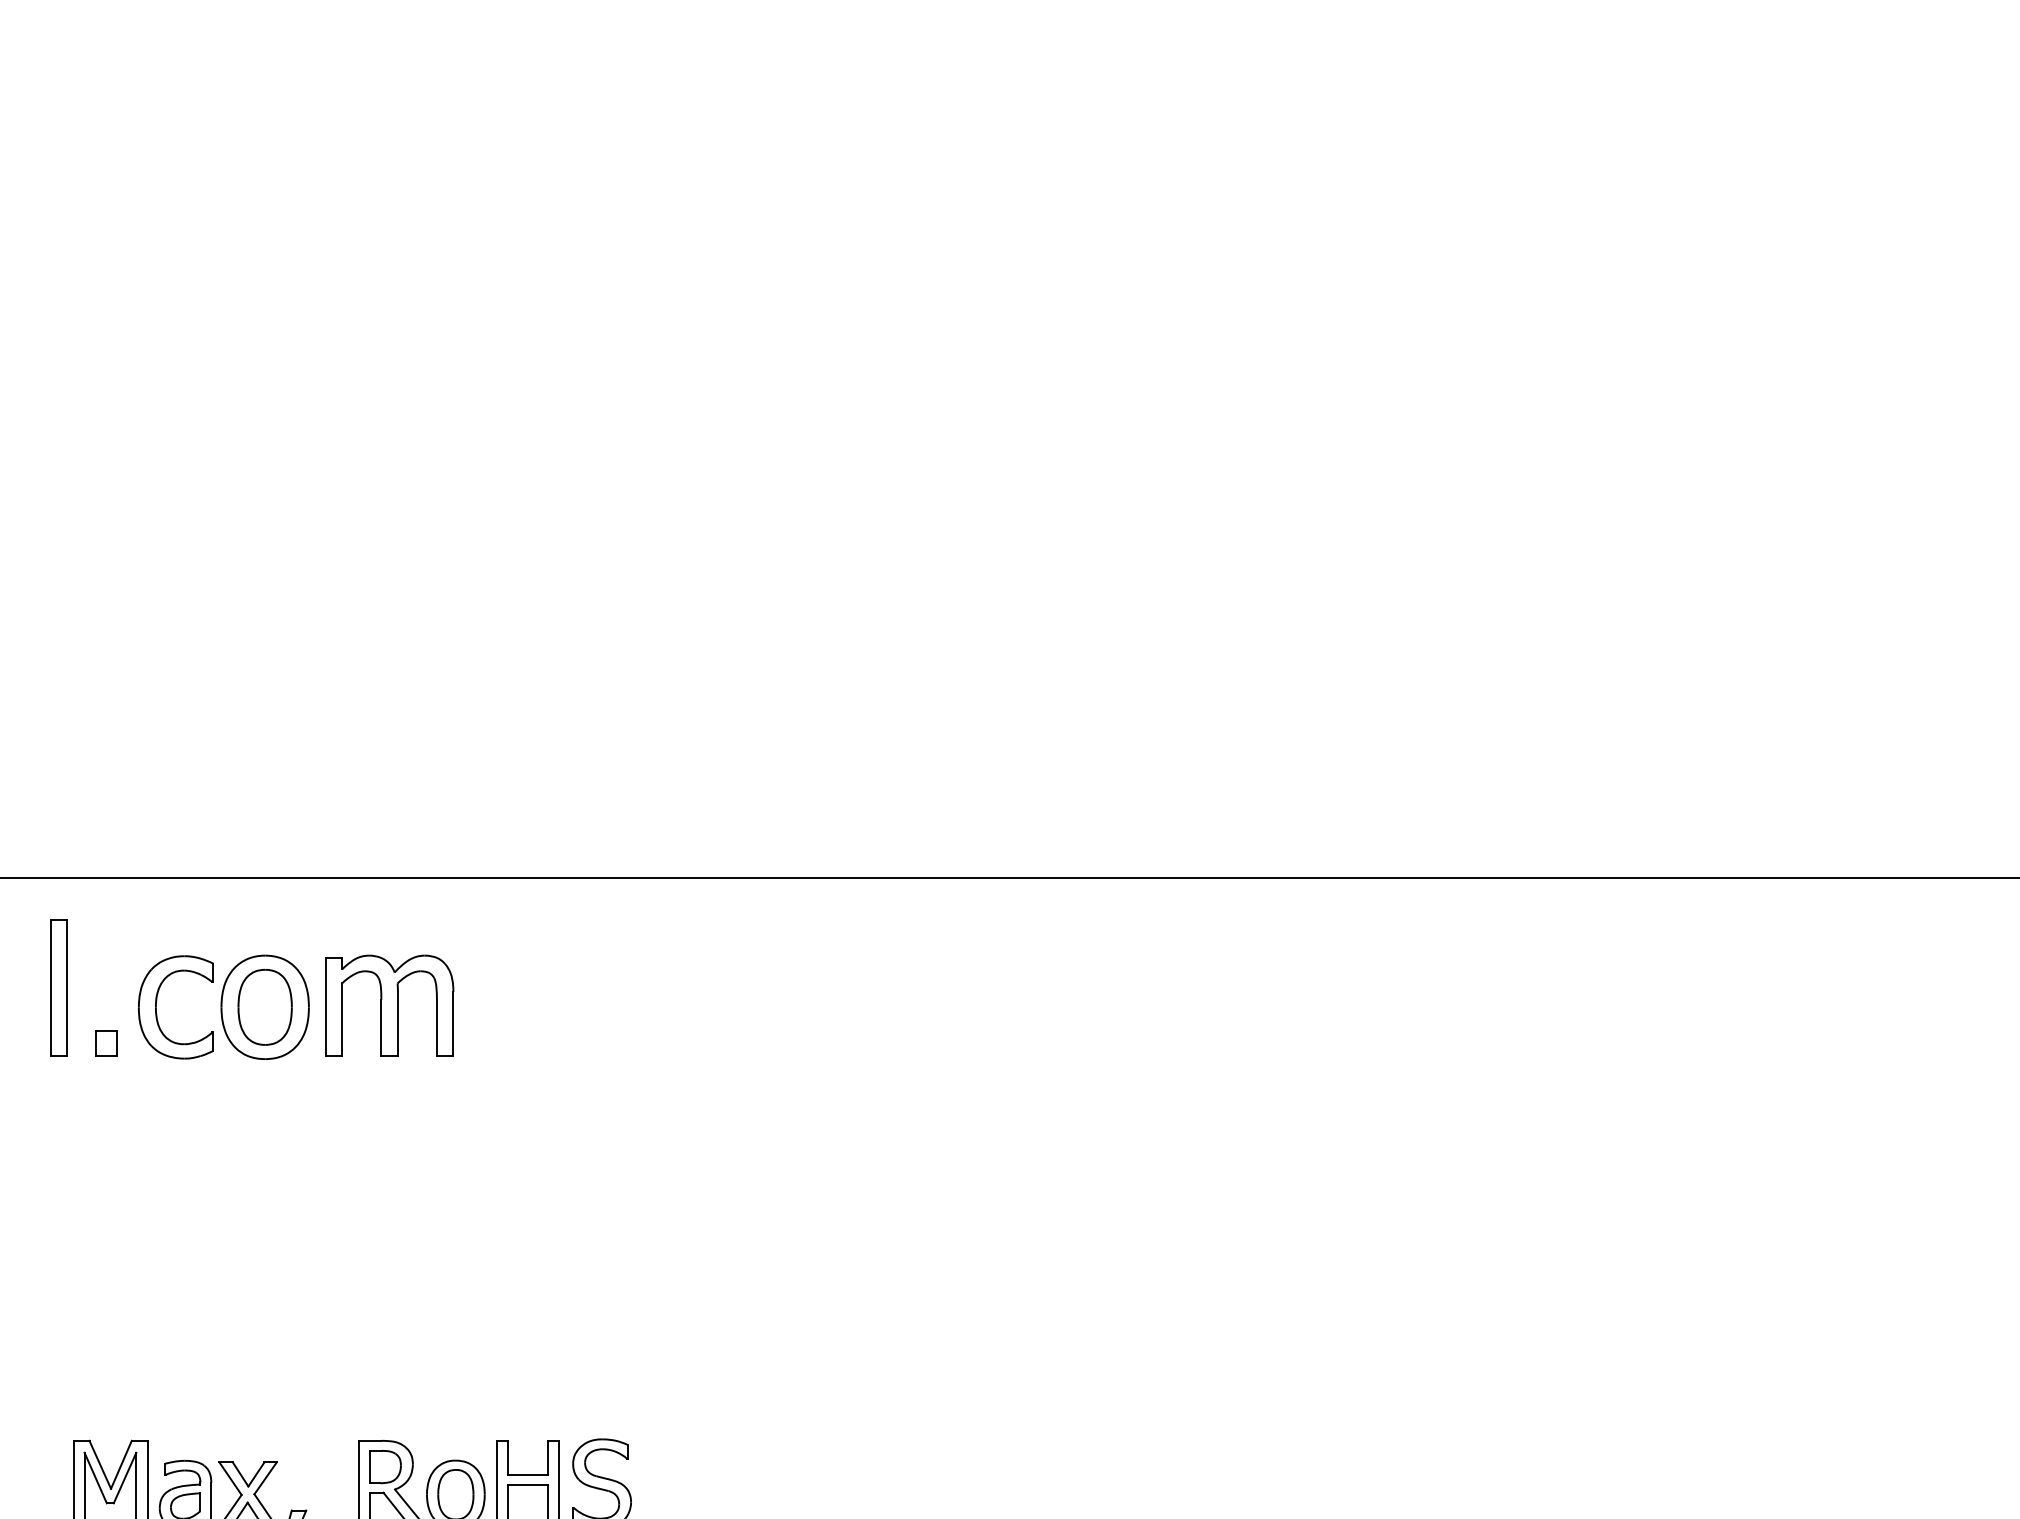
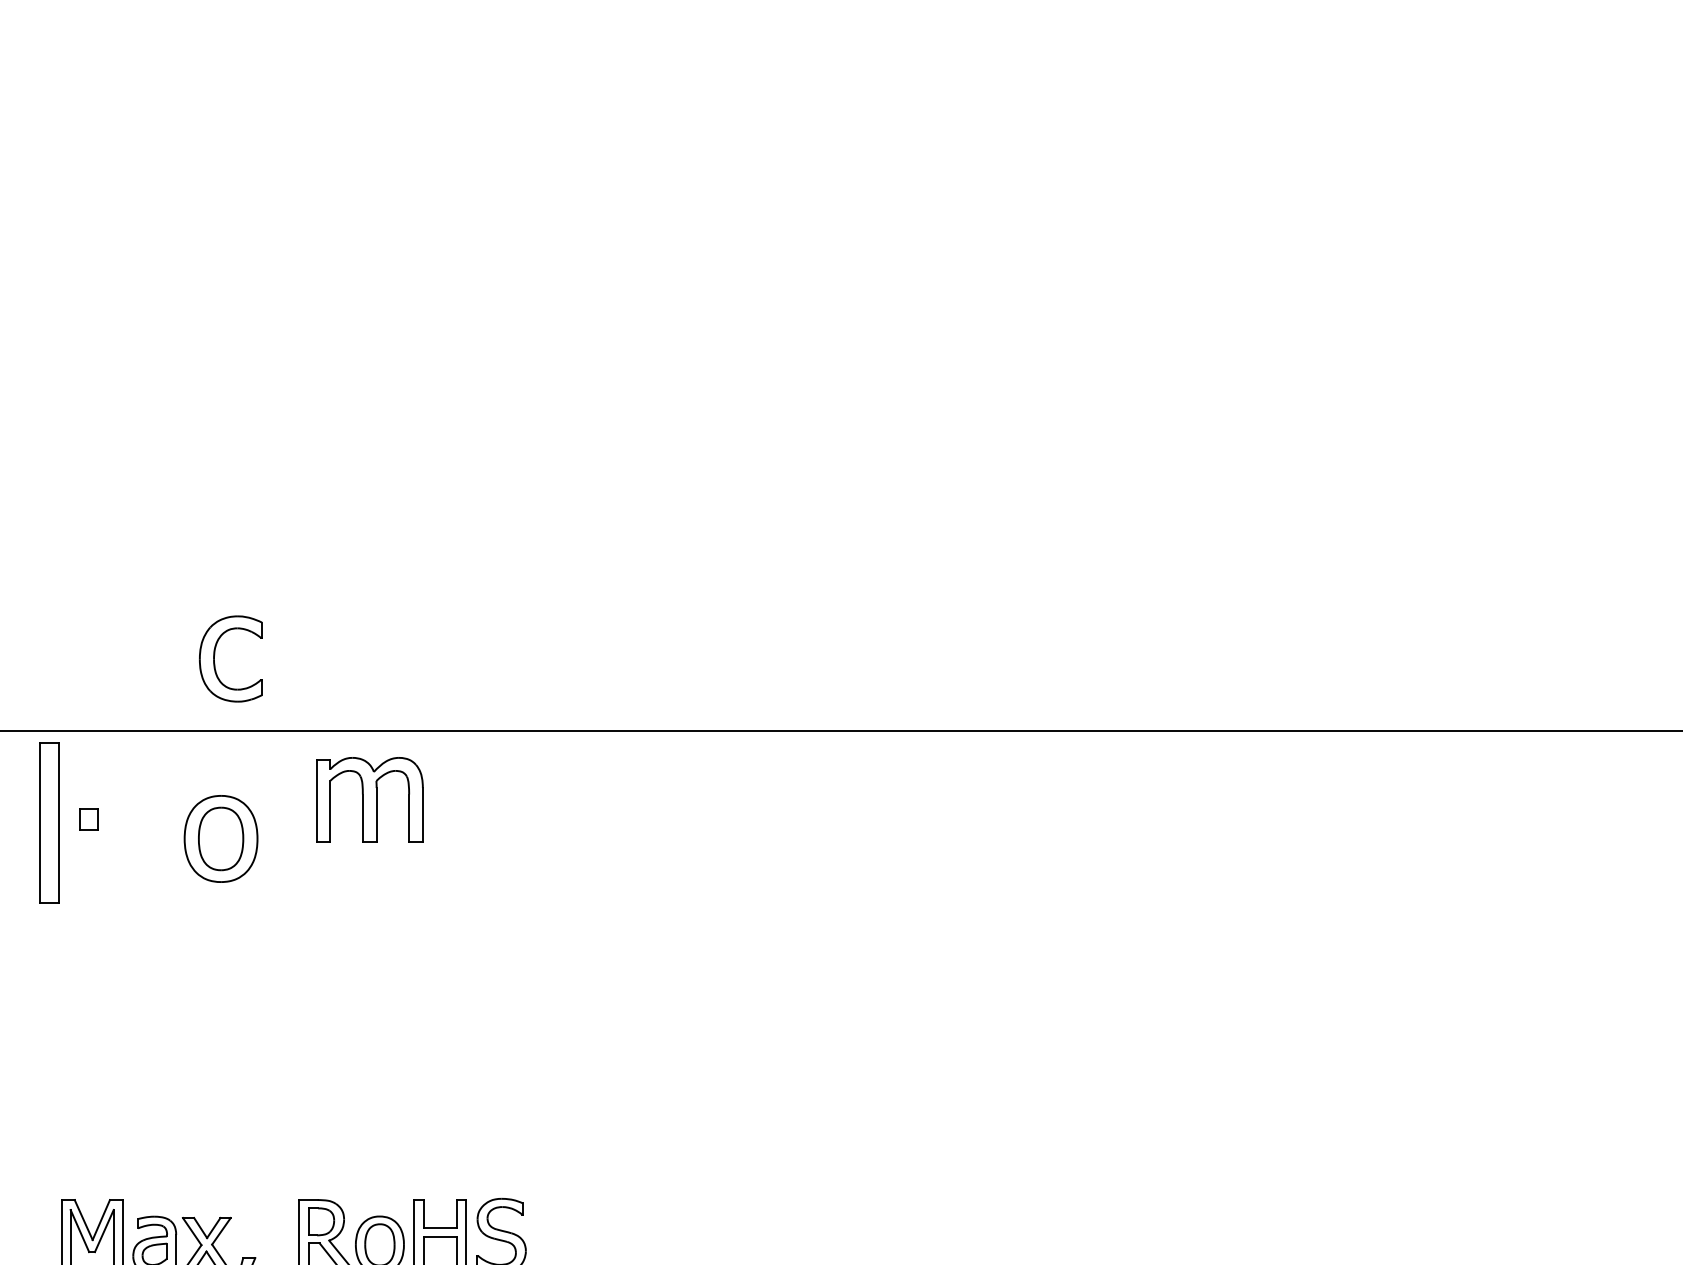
part: (58, 987) -> (48, 822), size x1.4
part: (157, 1002) -> (215, 654), moved
part: (389, 1005) -> (369, 799), moved
part: (106, 1044) -> (88, 819), moved

